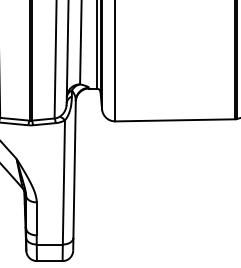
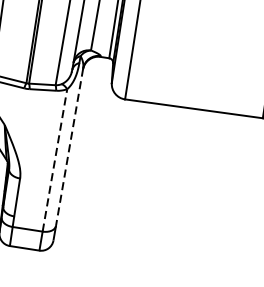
line: (74, 169) -> (69, 147), solid -> dashed
line: (63, 181) -> (54, 159), solid -> dashed

